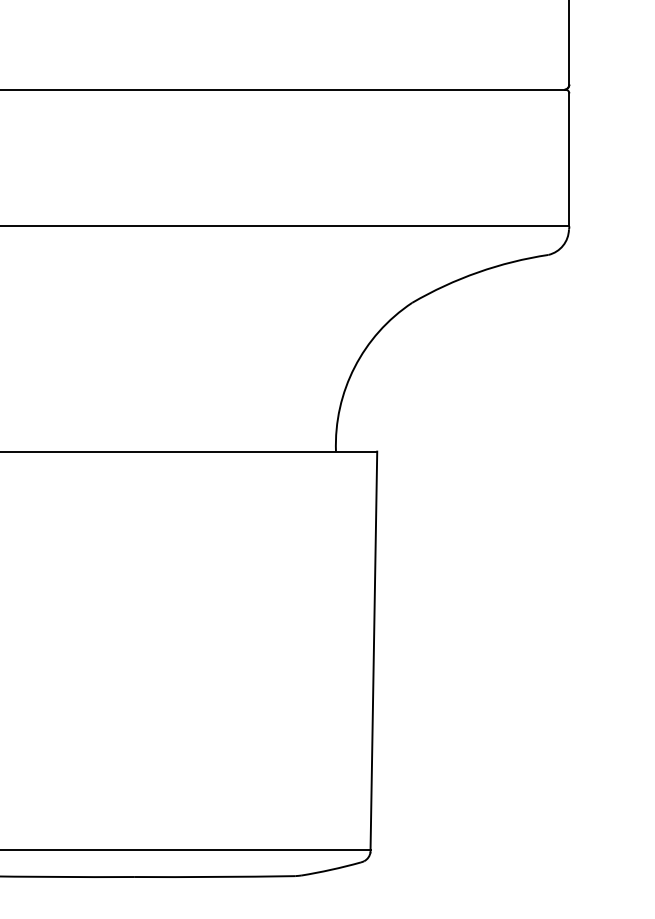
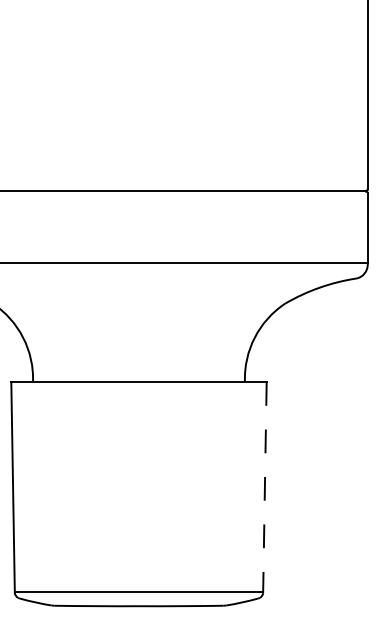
line: (373, 651) -> (264, 487), solid -> dashed

